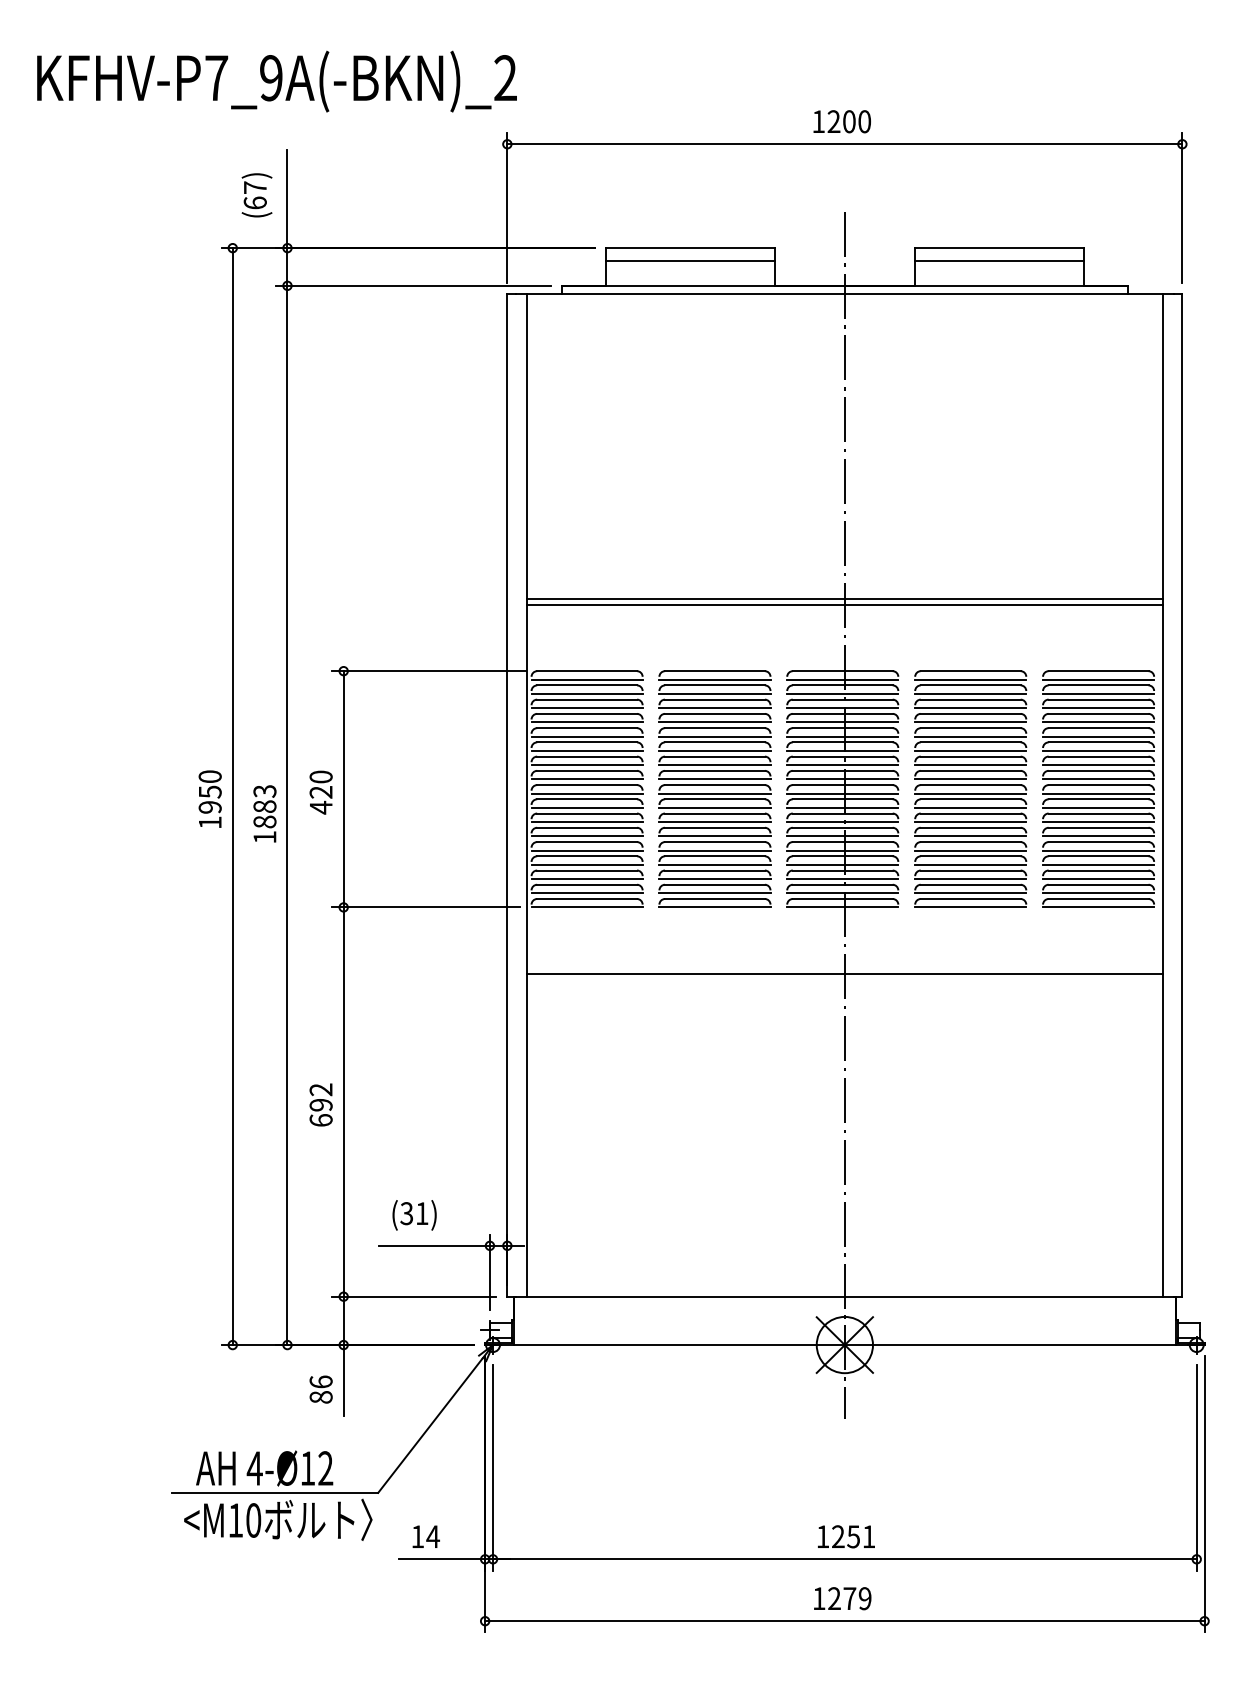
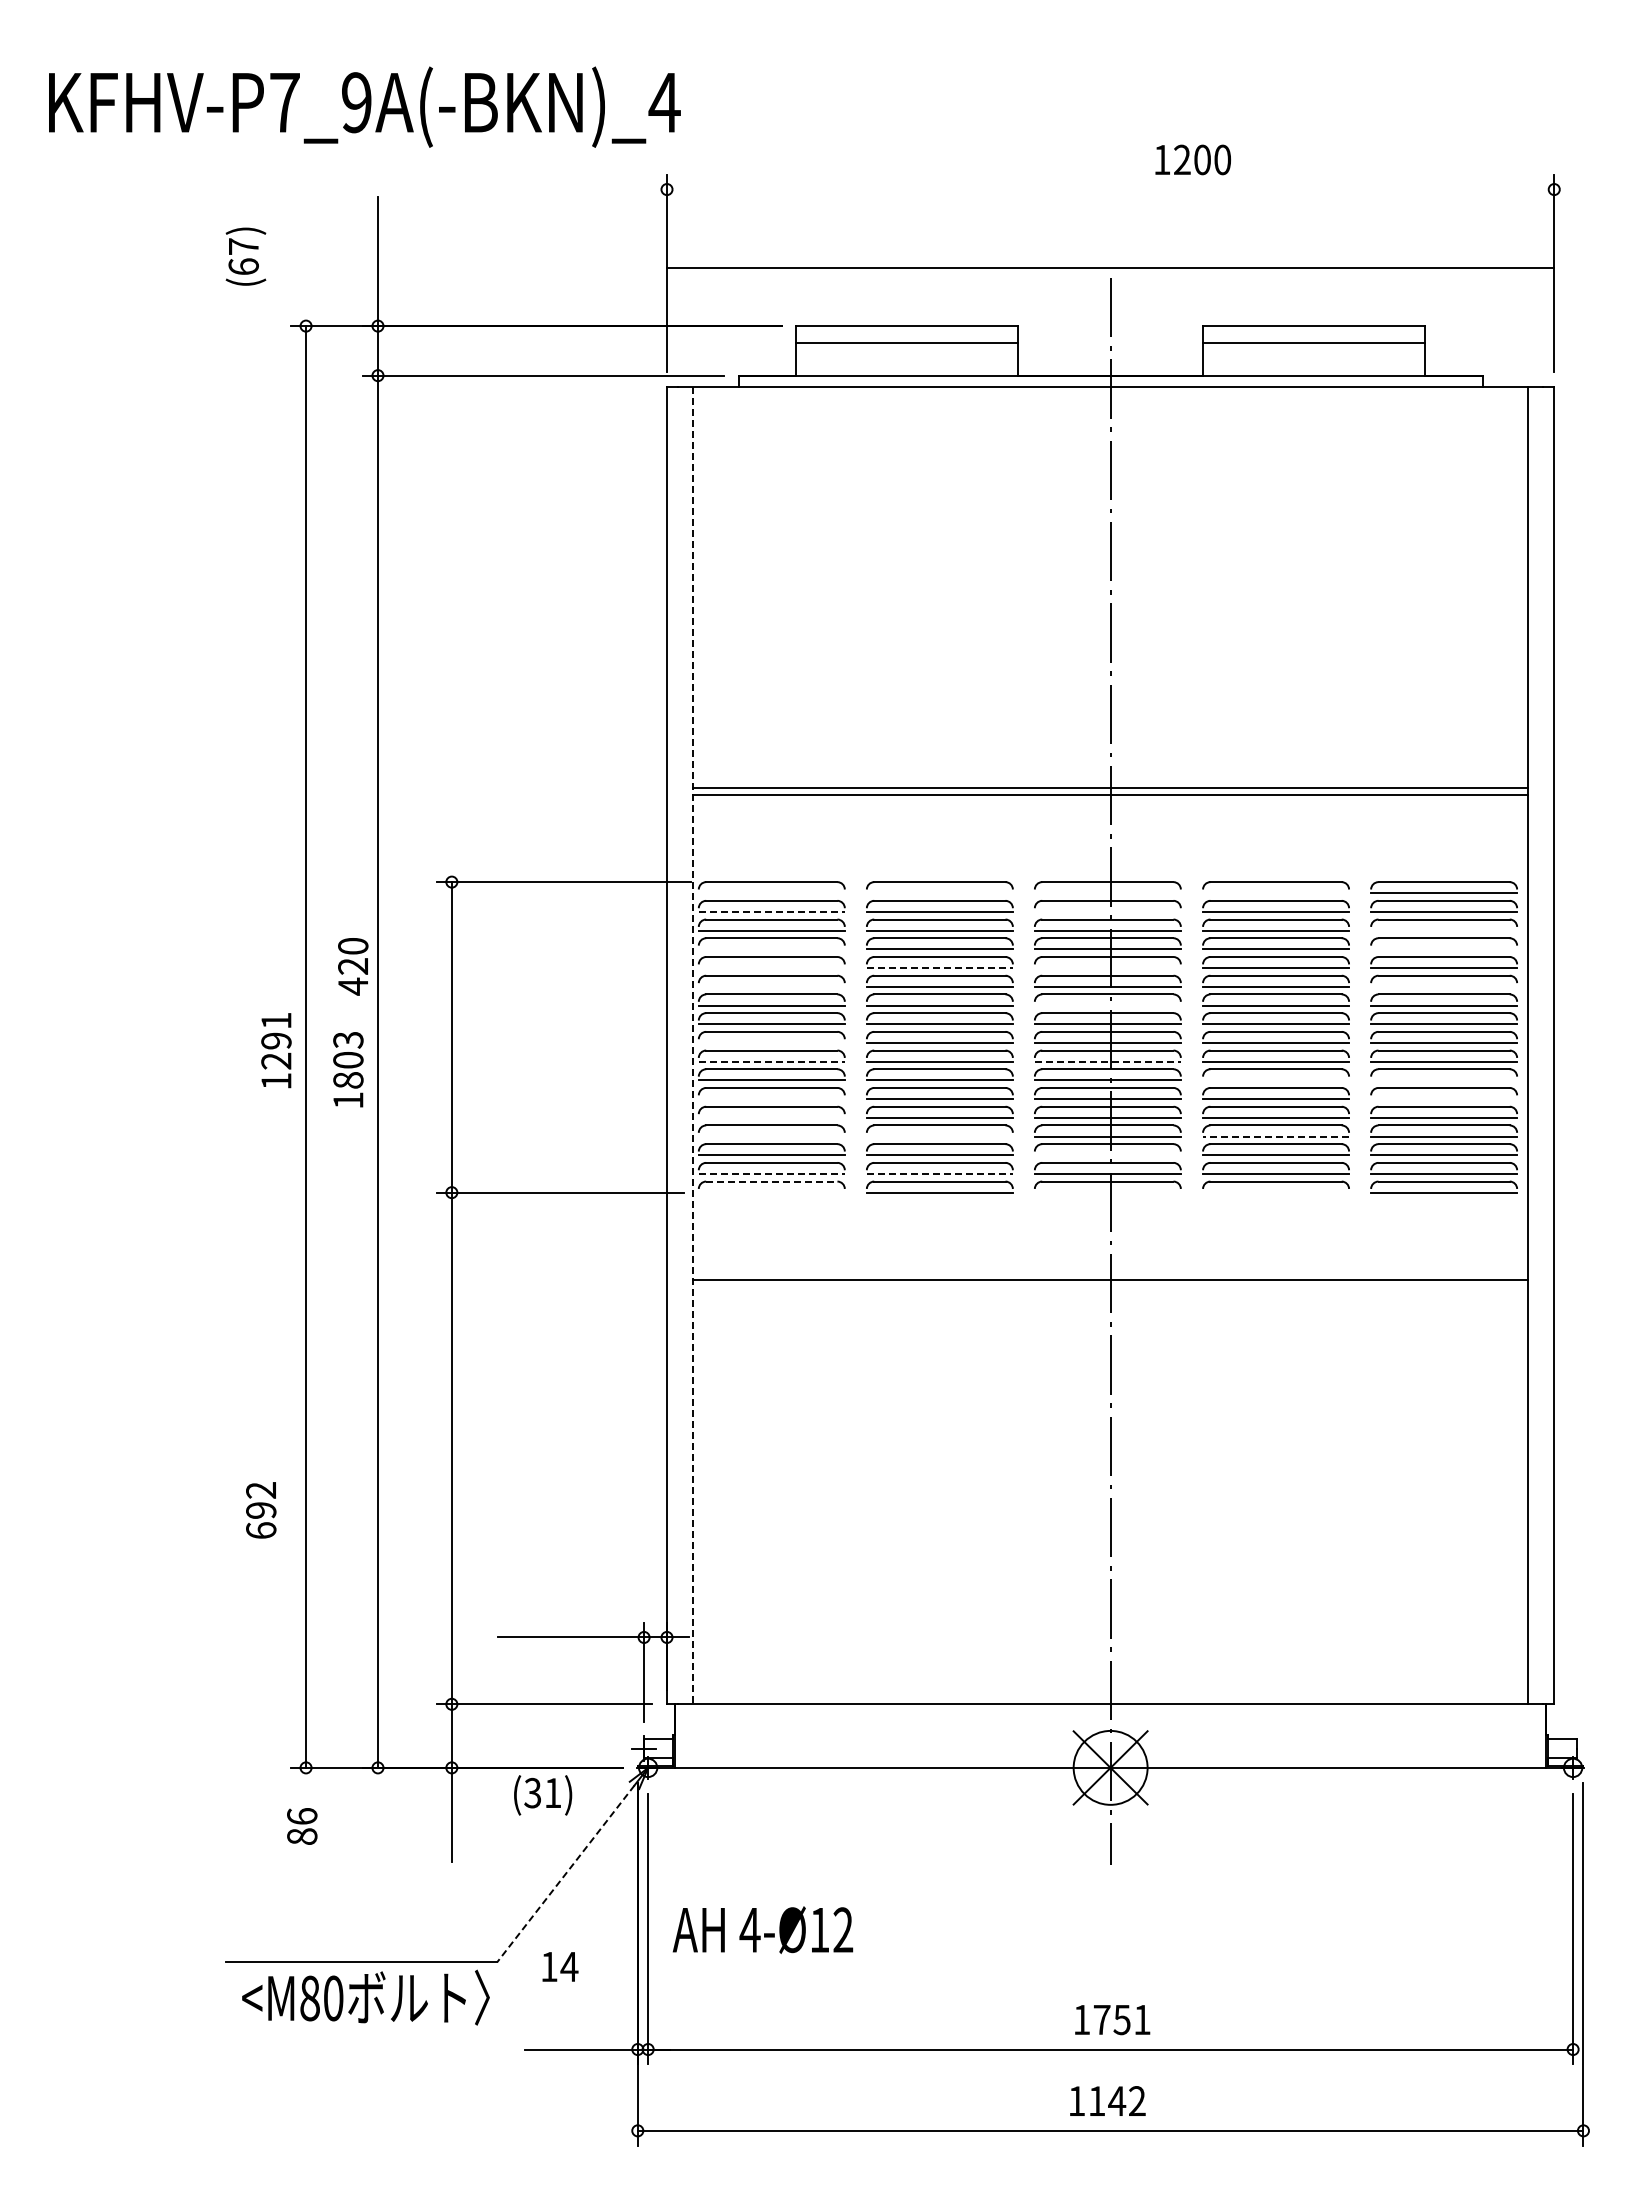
text: (505, 78) -> (664, 102), KFHV-P7_9A(-BKN)_2 -> KFHV-P7_9A(-BKN)_4
text: (841, 121) -> (1192, 159), moved
line: (844, 144) -> (1110, 267), moved
text: (256, 195) -> (245, 256), moved
line: (586, 679) -> (771, 893), removed
line: (714, 679) -> (939, 893), removed
line: (842, 679) -> (1107, 893), removed
line: (971, 679) -> (1276, 893), removed
line: (587, 693) -> (772, 911), solid -> dashed
line: (842, 693) -> (1107, 911), removed
line: (1098, 707) -> (1444, 930), removed
line: (586, 722) -> (771, 949), removed
line: (1098, 722) -> (1444, 949), removed
line: (586, 736) -> (771, 968), removed
line: (715, 736) -> (940, 968), solid -> dashed
line: (842, 736) -> (1107, 968), removed
line: (586, 750) -> (771, 986), removed
line: (1098, 750) -> (1444, 986), removed
line: (842, 765) -> (1107, 1005), removed
text: (210, 791) -> (276, 1040), 1950 -> 1291
text: (321, 792) -> (353, 966), moved
line: (586, 793) -> (771, 1042), removed
line: (526, 795) -> (692, 1045), solid -> dashed
text: (265, 806) -> (348, 1059), 1883 -> 1803
line: (587, 807) -> (772, 1061), solid -> dashed
line: (843, 807) -> (1108, 1061), solid -> dashed
line: (971, 822) -> (1276, 1080), removed
line: (1098, 822) -> (1444, 1080), removed
line: (586, 836) -> (771, 1099), removed
line: (1098, 836) -> (1444, 1099), removed
line: (586, 850) -> (771, 1117), removed
line: (586, 864) -> (771, 1136), removed
line: (714, 864) -> (939, 1136), removed
line: (970, 864) -> (1275, 1136), solid -> dashed
line: (842, 879) -> (1107, 1155), removed
line: (587, 892) -> (772, 1173), solid -> dashed
line: (715, 892) -> (940, 1173), solid -> dashed
line: (586, 898) -> (771, 1181), solid -> dashed
line: (586, 907) -> (771, 1192), removed
line: (842, 907) -> (1107, 1192), removed
line: (971, 907) -> (1276, 1192), removed
text: (321, 1105) -> (261, 1510), moved
text: (414, 1215) -> (543, 1795), moved
text: (321, 1389) -> (302, 1826), moved
line: (430, 1425) -> (565, 1873), solid -> dashed
text: (264, 1468) -> (762, 1929), moved
text: (235, 1520) -> (309, 1998), <M10 -> <M80
text: (426, 1536) -> (560, 1966), moved
text: (837, 1536) -> (1101, 2019), 1251 -> 1751
text: (849, 1598) -> (1116, 2101), 1279 -> 1142

